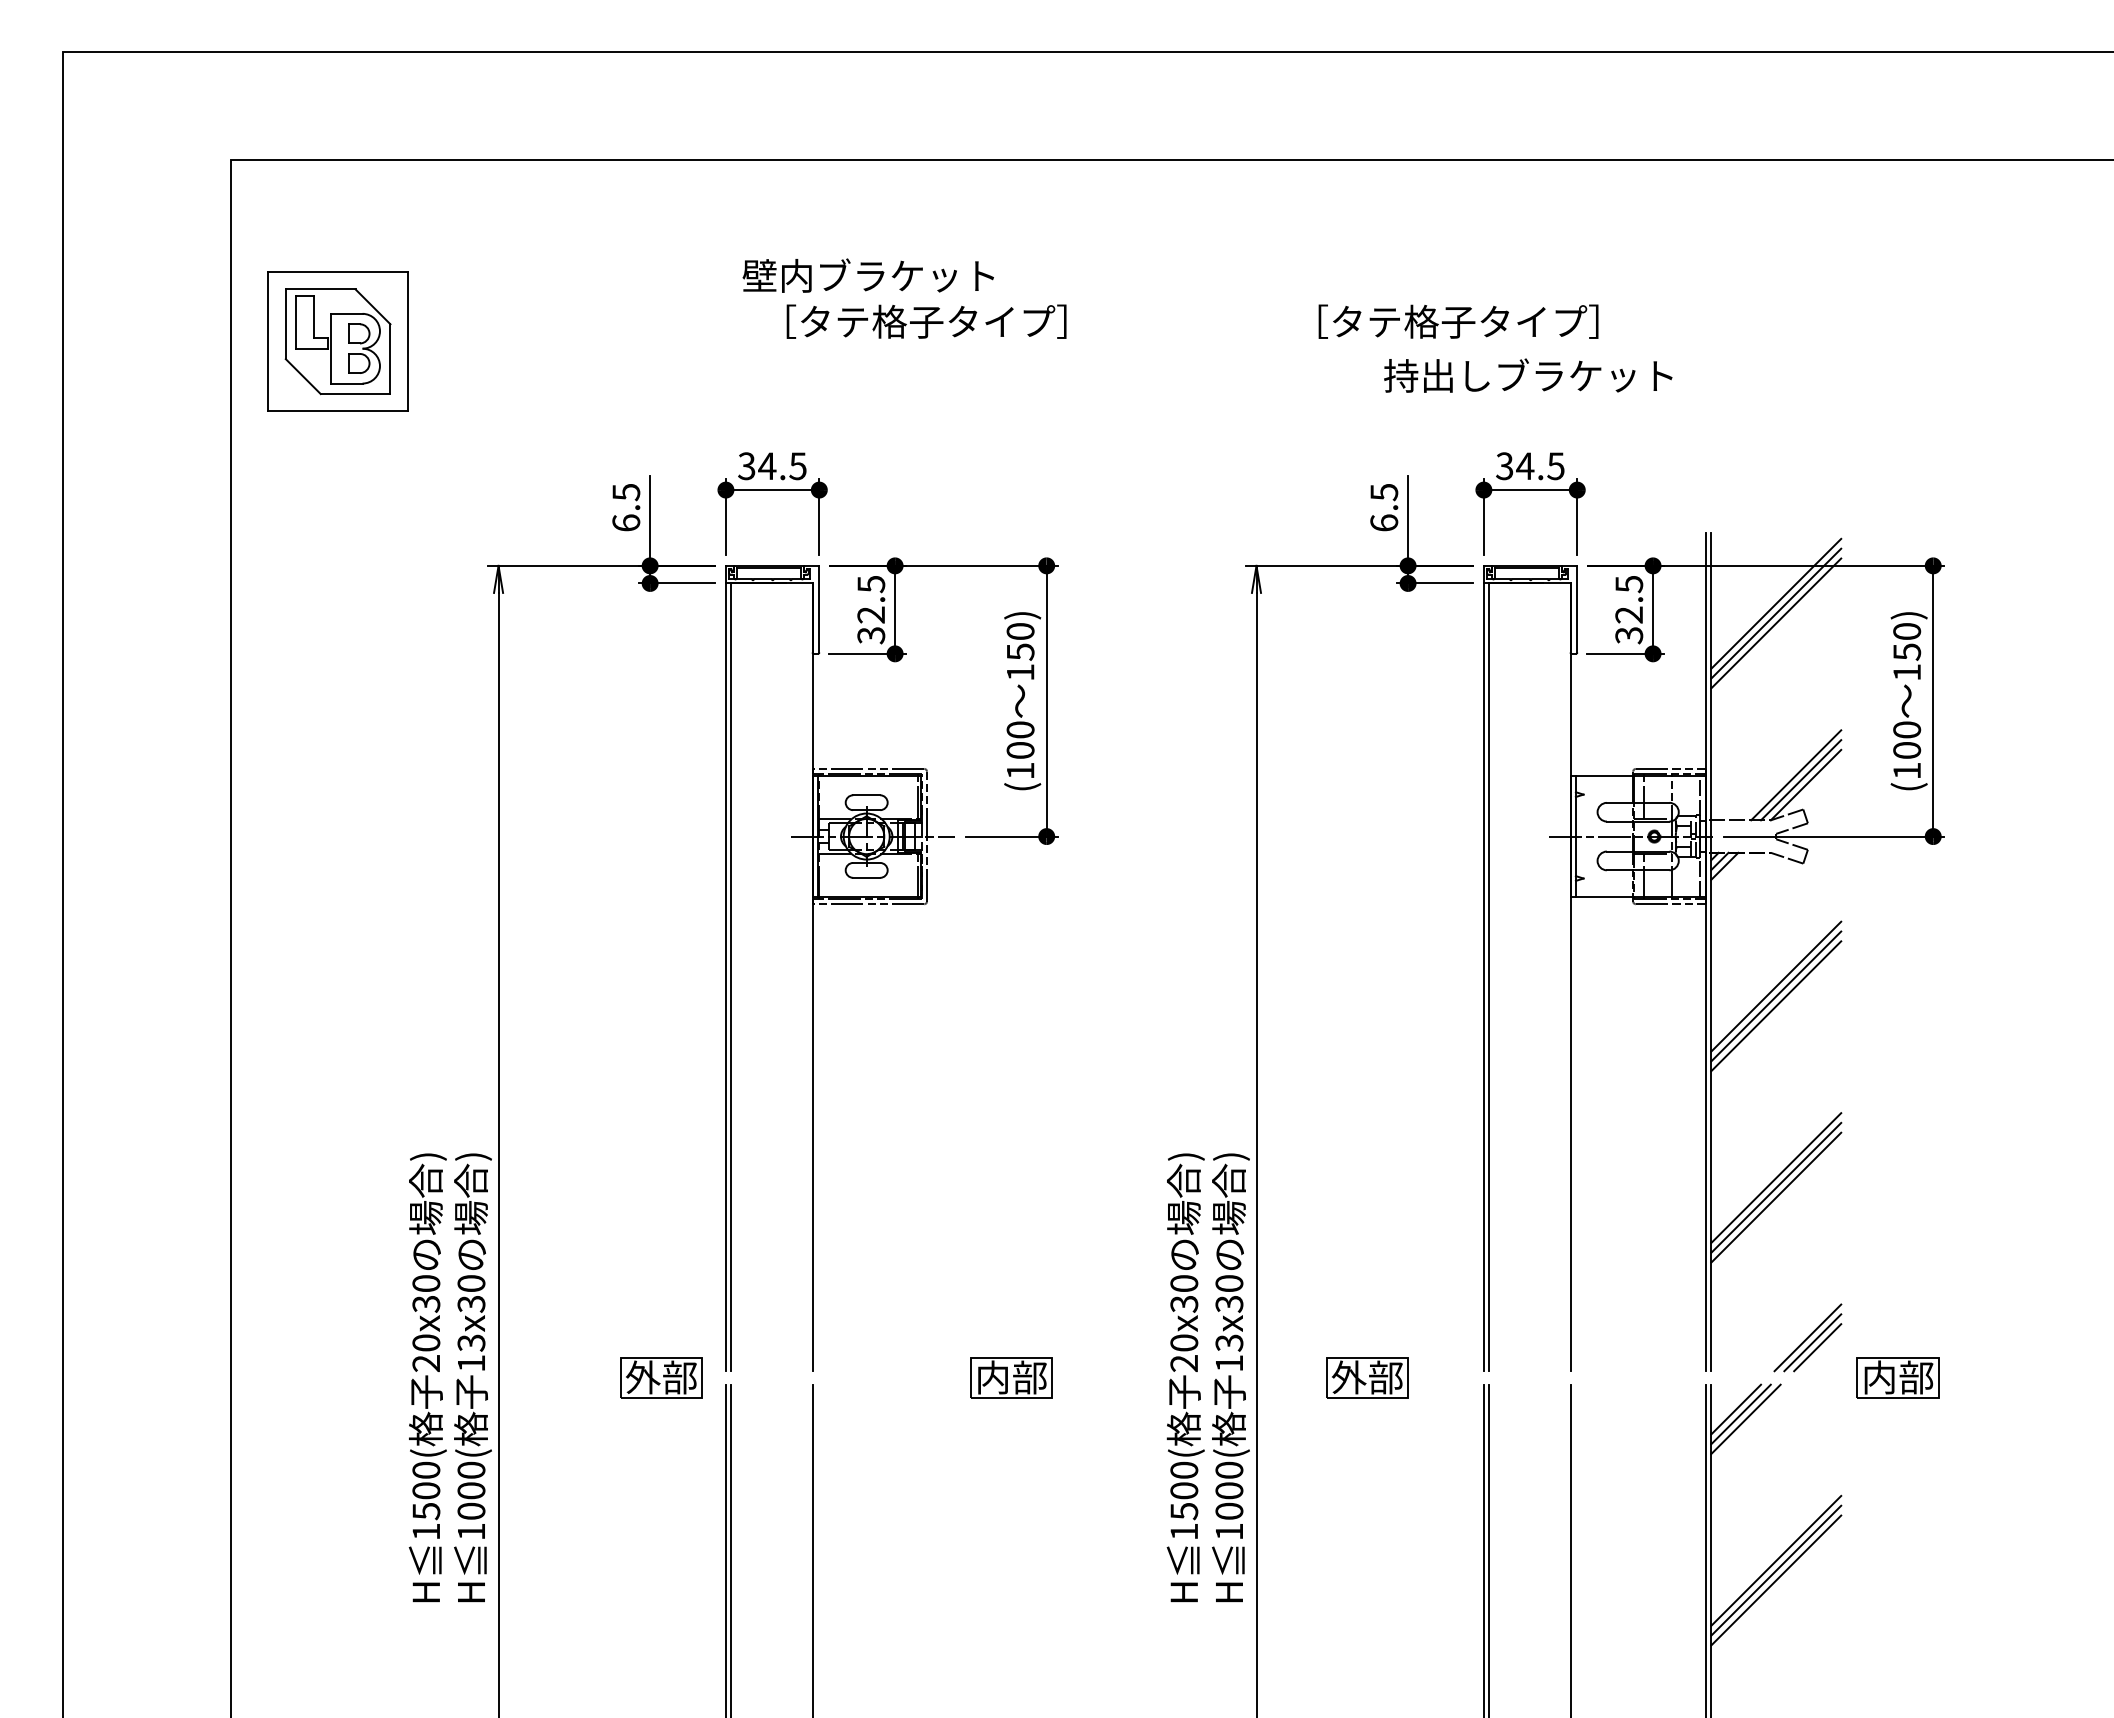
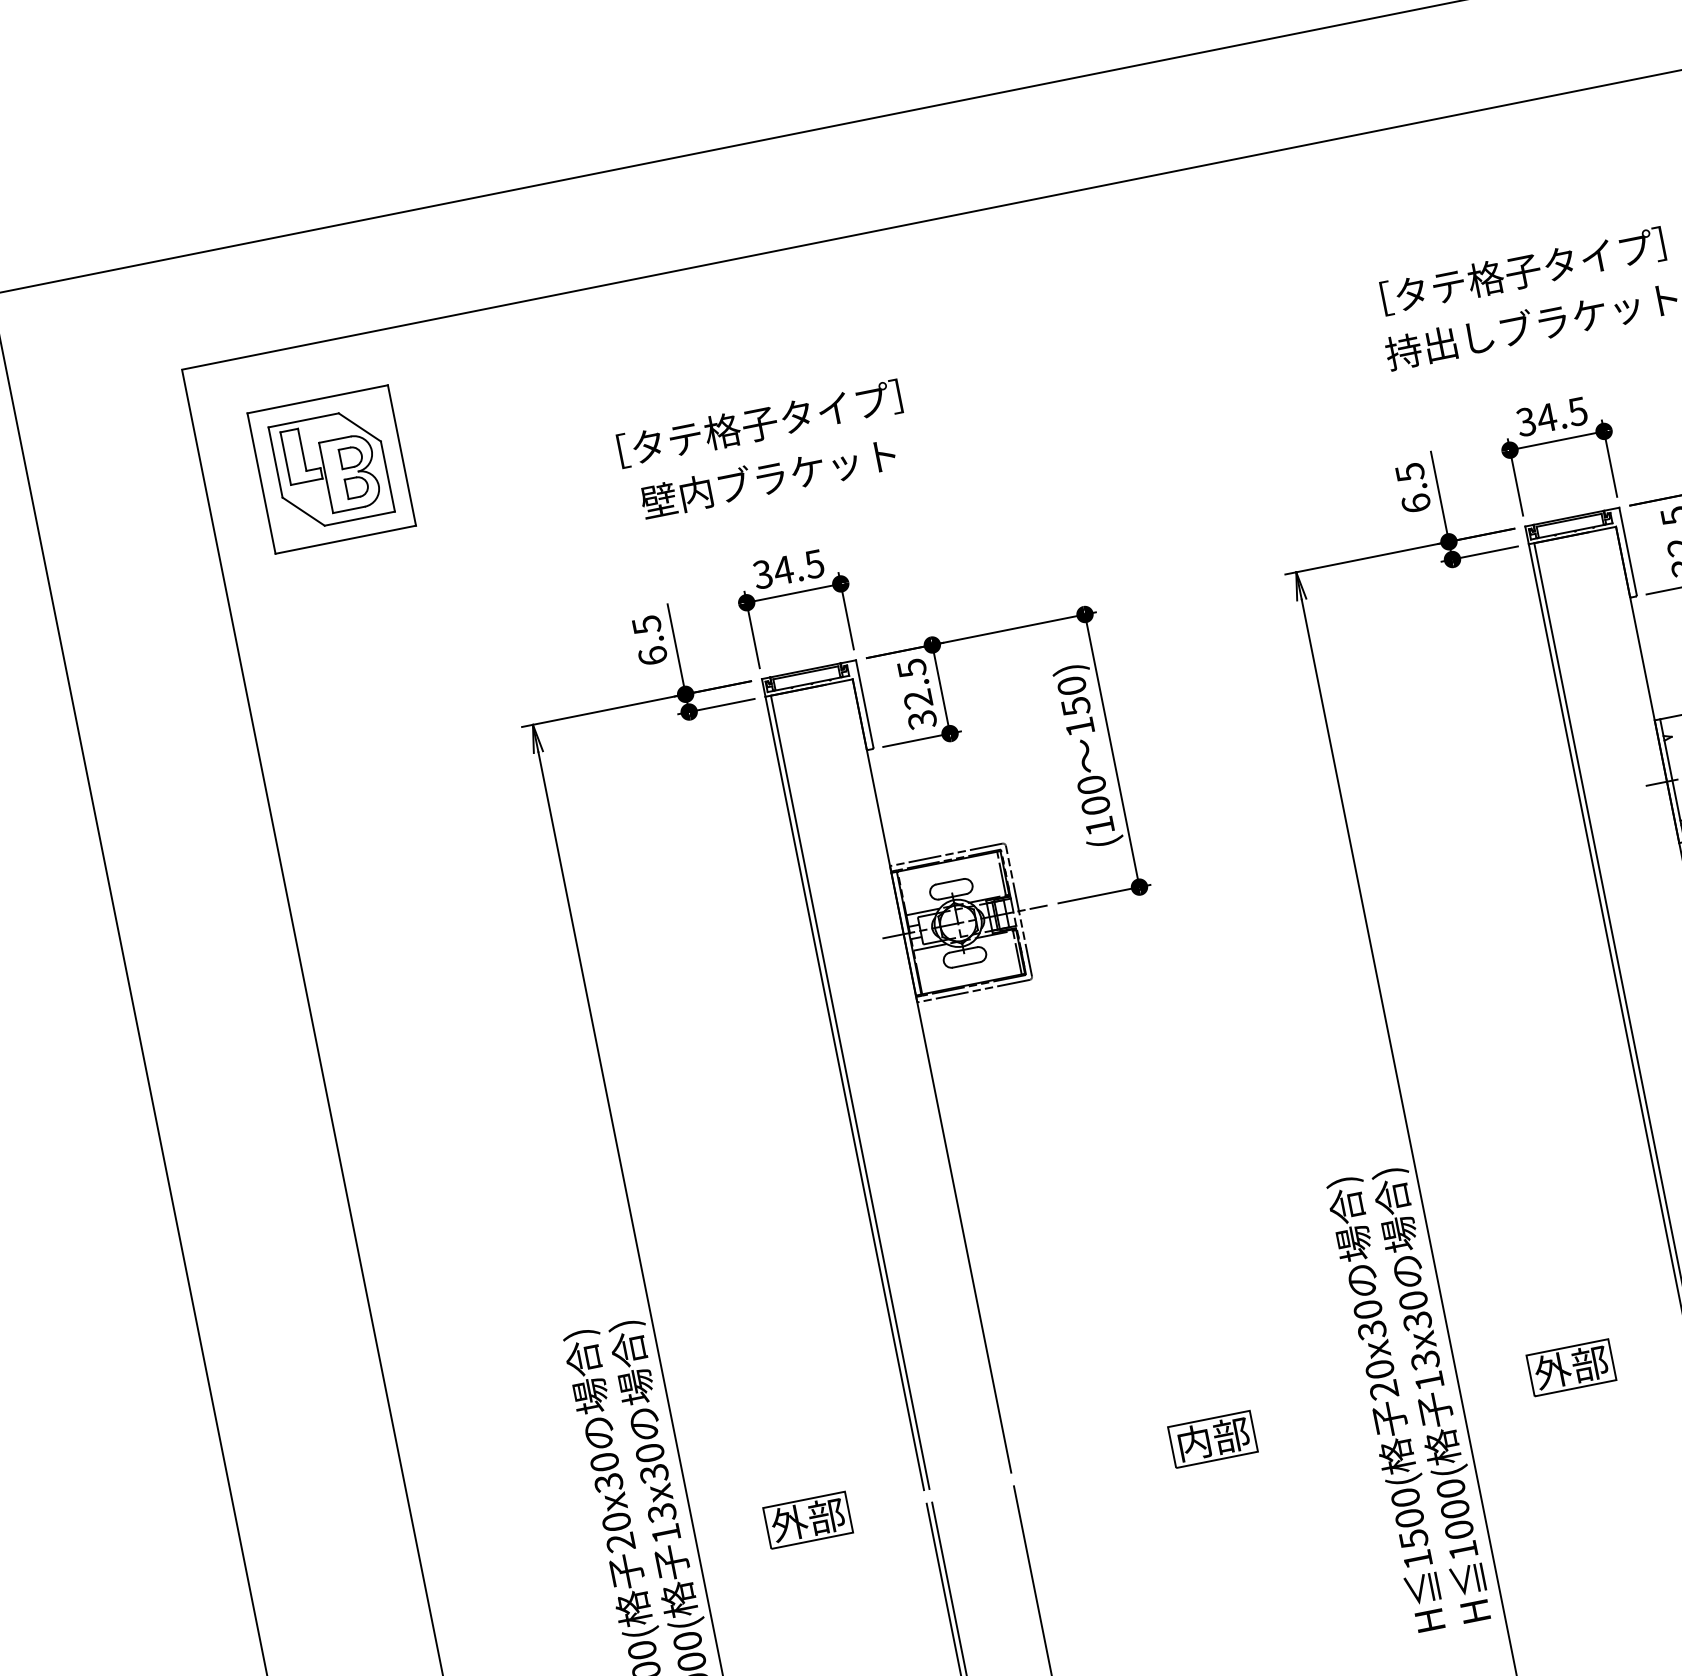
text: (867, 275) -> (767, 478), moved
text: (926, 321) -> (759, 423), moved
text: (1458, 321) -> (1523, 271), moved
part: (337, 341) -> (331, 469), moved
part: (661, 1377) -> (808, 1519), moved

